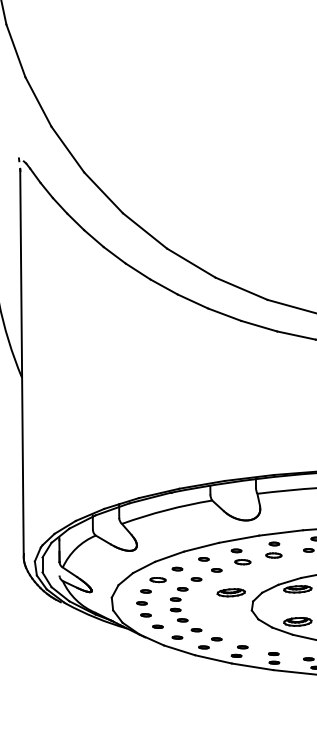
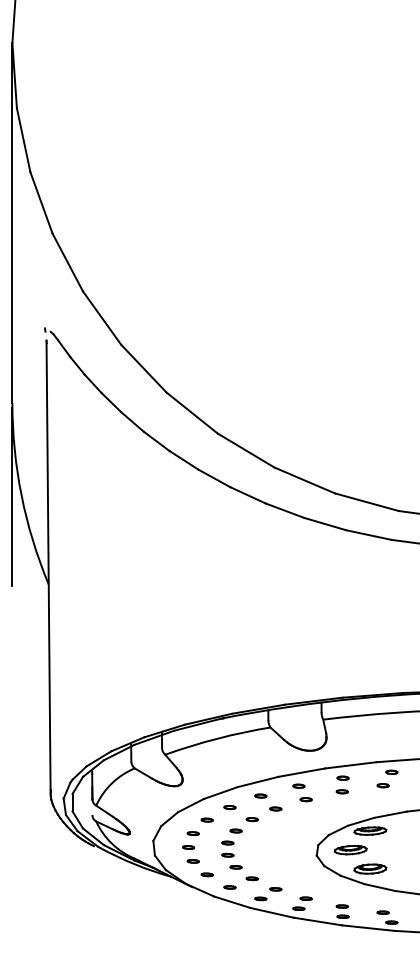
part: (273, 555) -> (341, 791), size x0.62
part: (242, 562) -> (305, 799), size x0.62
part: (157, 579) -> (206, 819), size x0.62
part: (231, 593) -> (350, 850), moved

